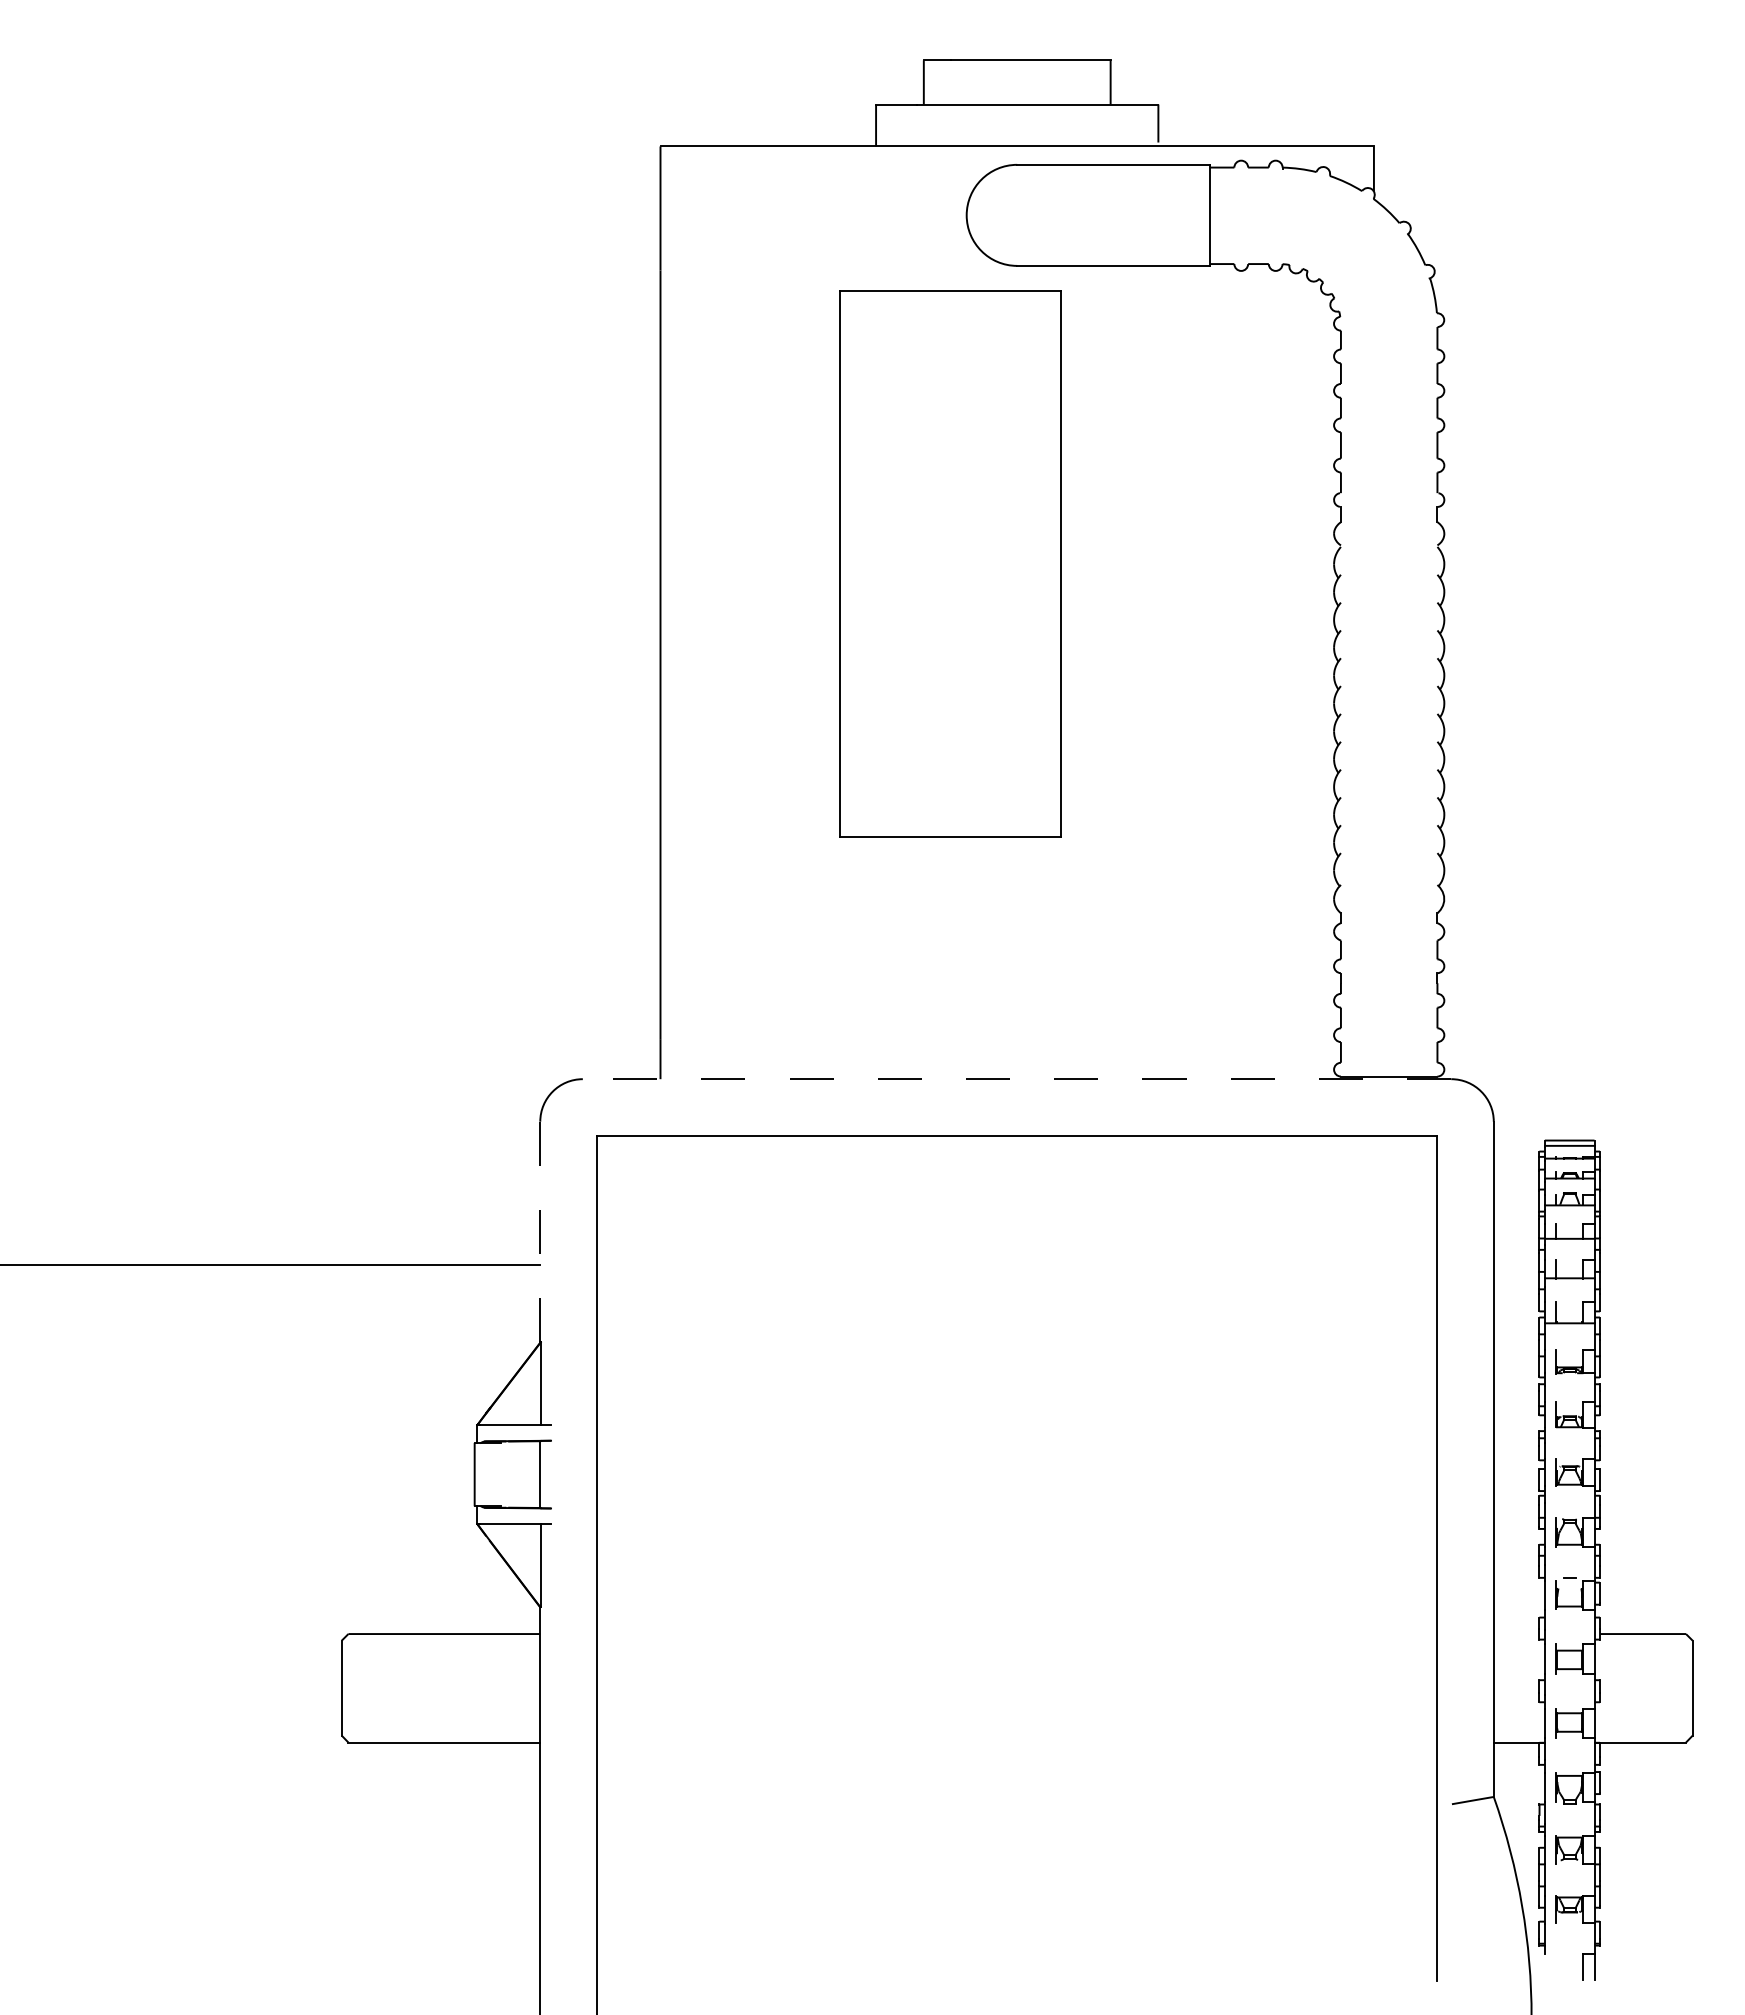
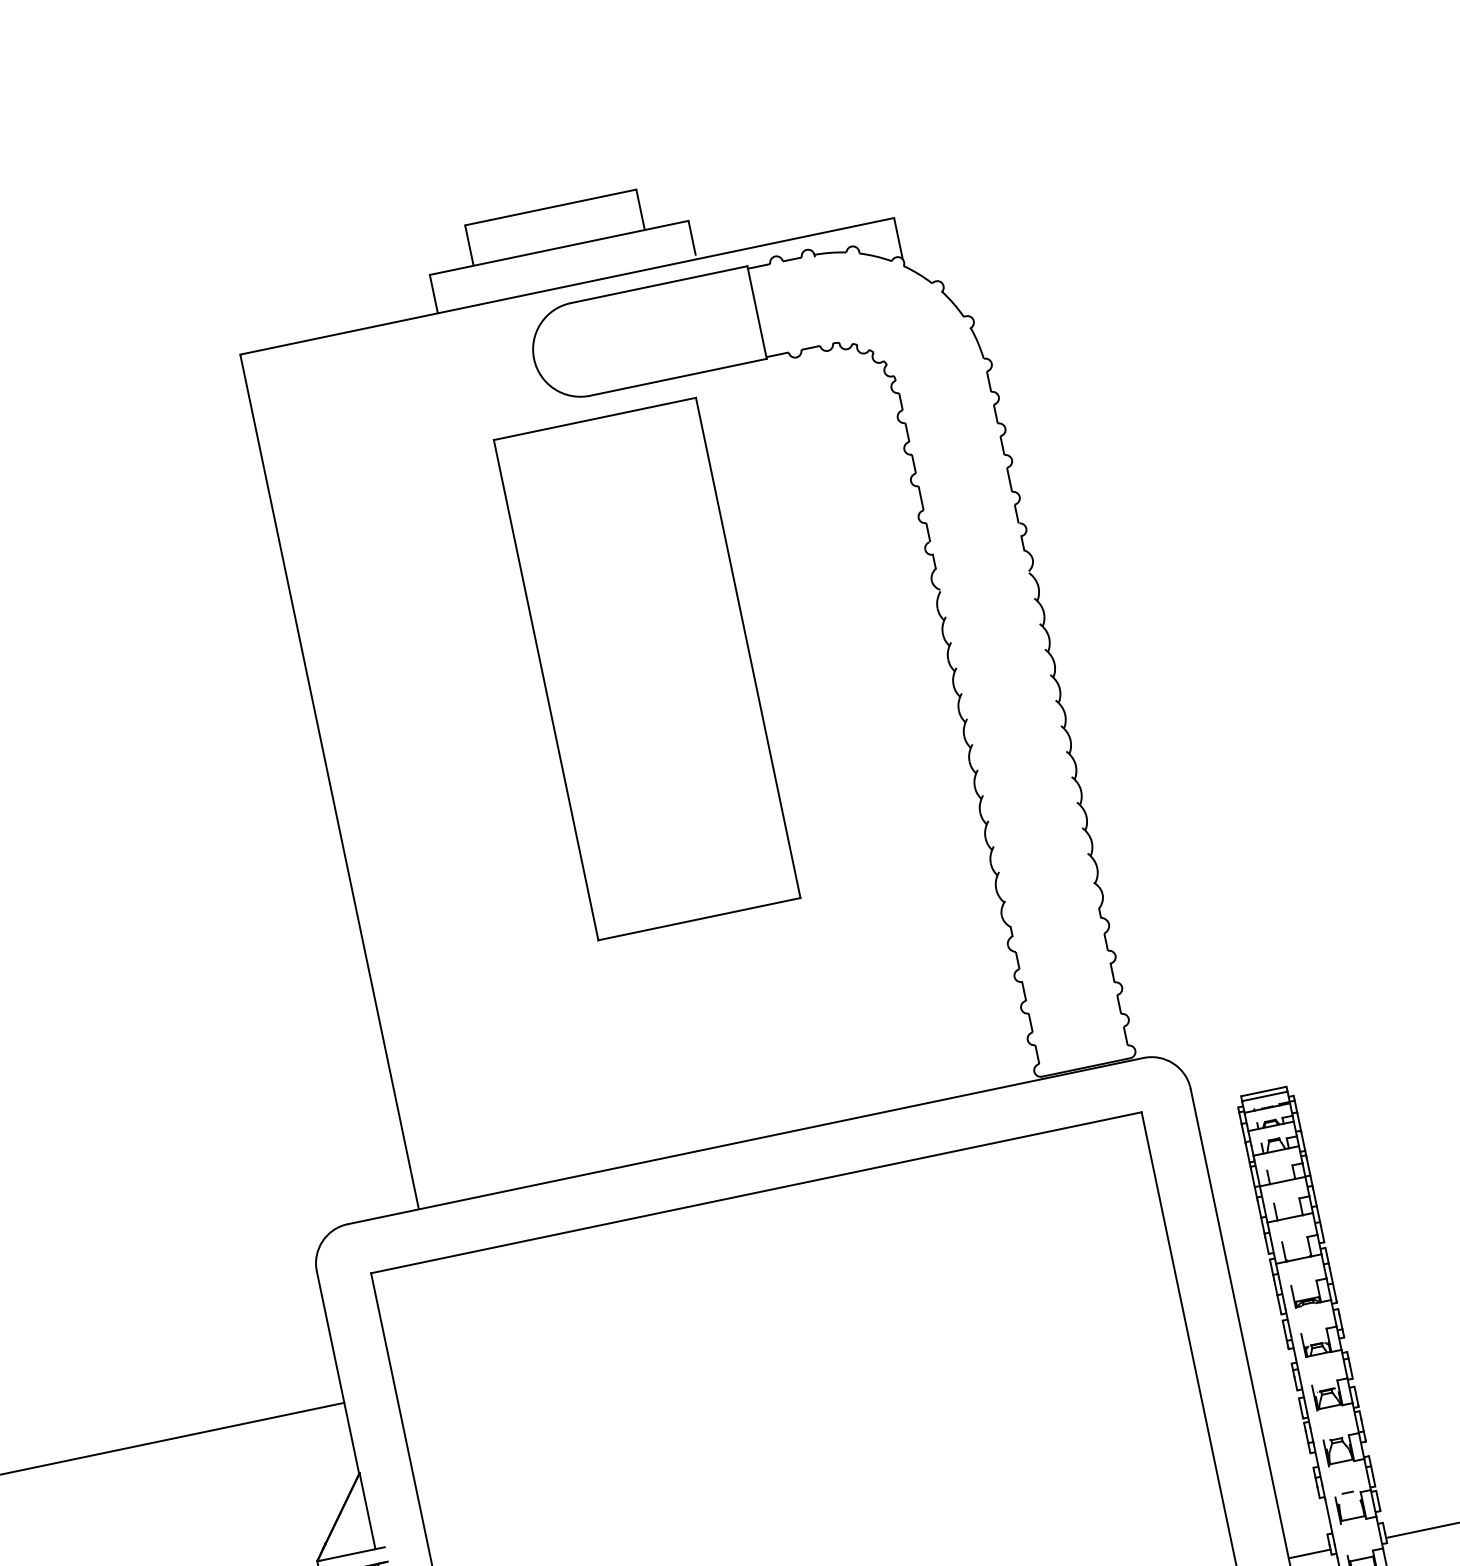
part: (950, 563) -> (647, 668), moved
line: (1016, 1079) -> (745, 1141), dashed -> solid
line: (540, 1232) -> (338, 1372), dashed -> solid
line: (1516, 1634) -> (1309, 1554), added

